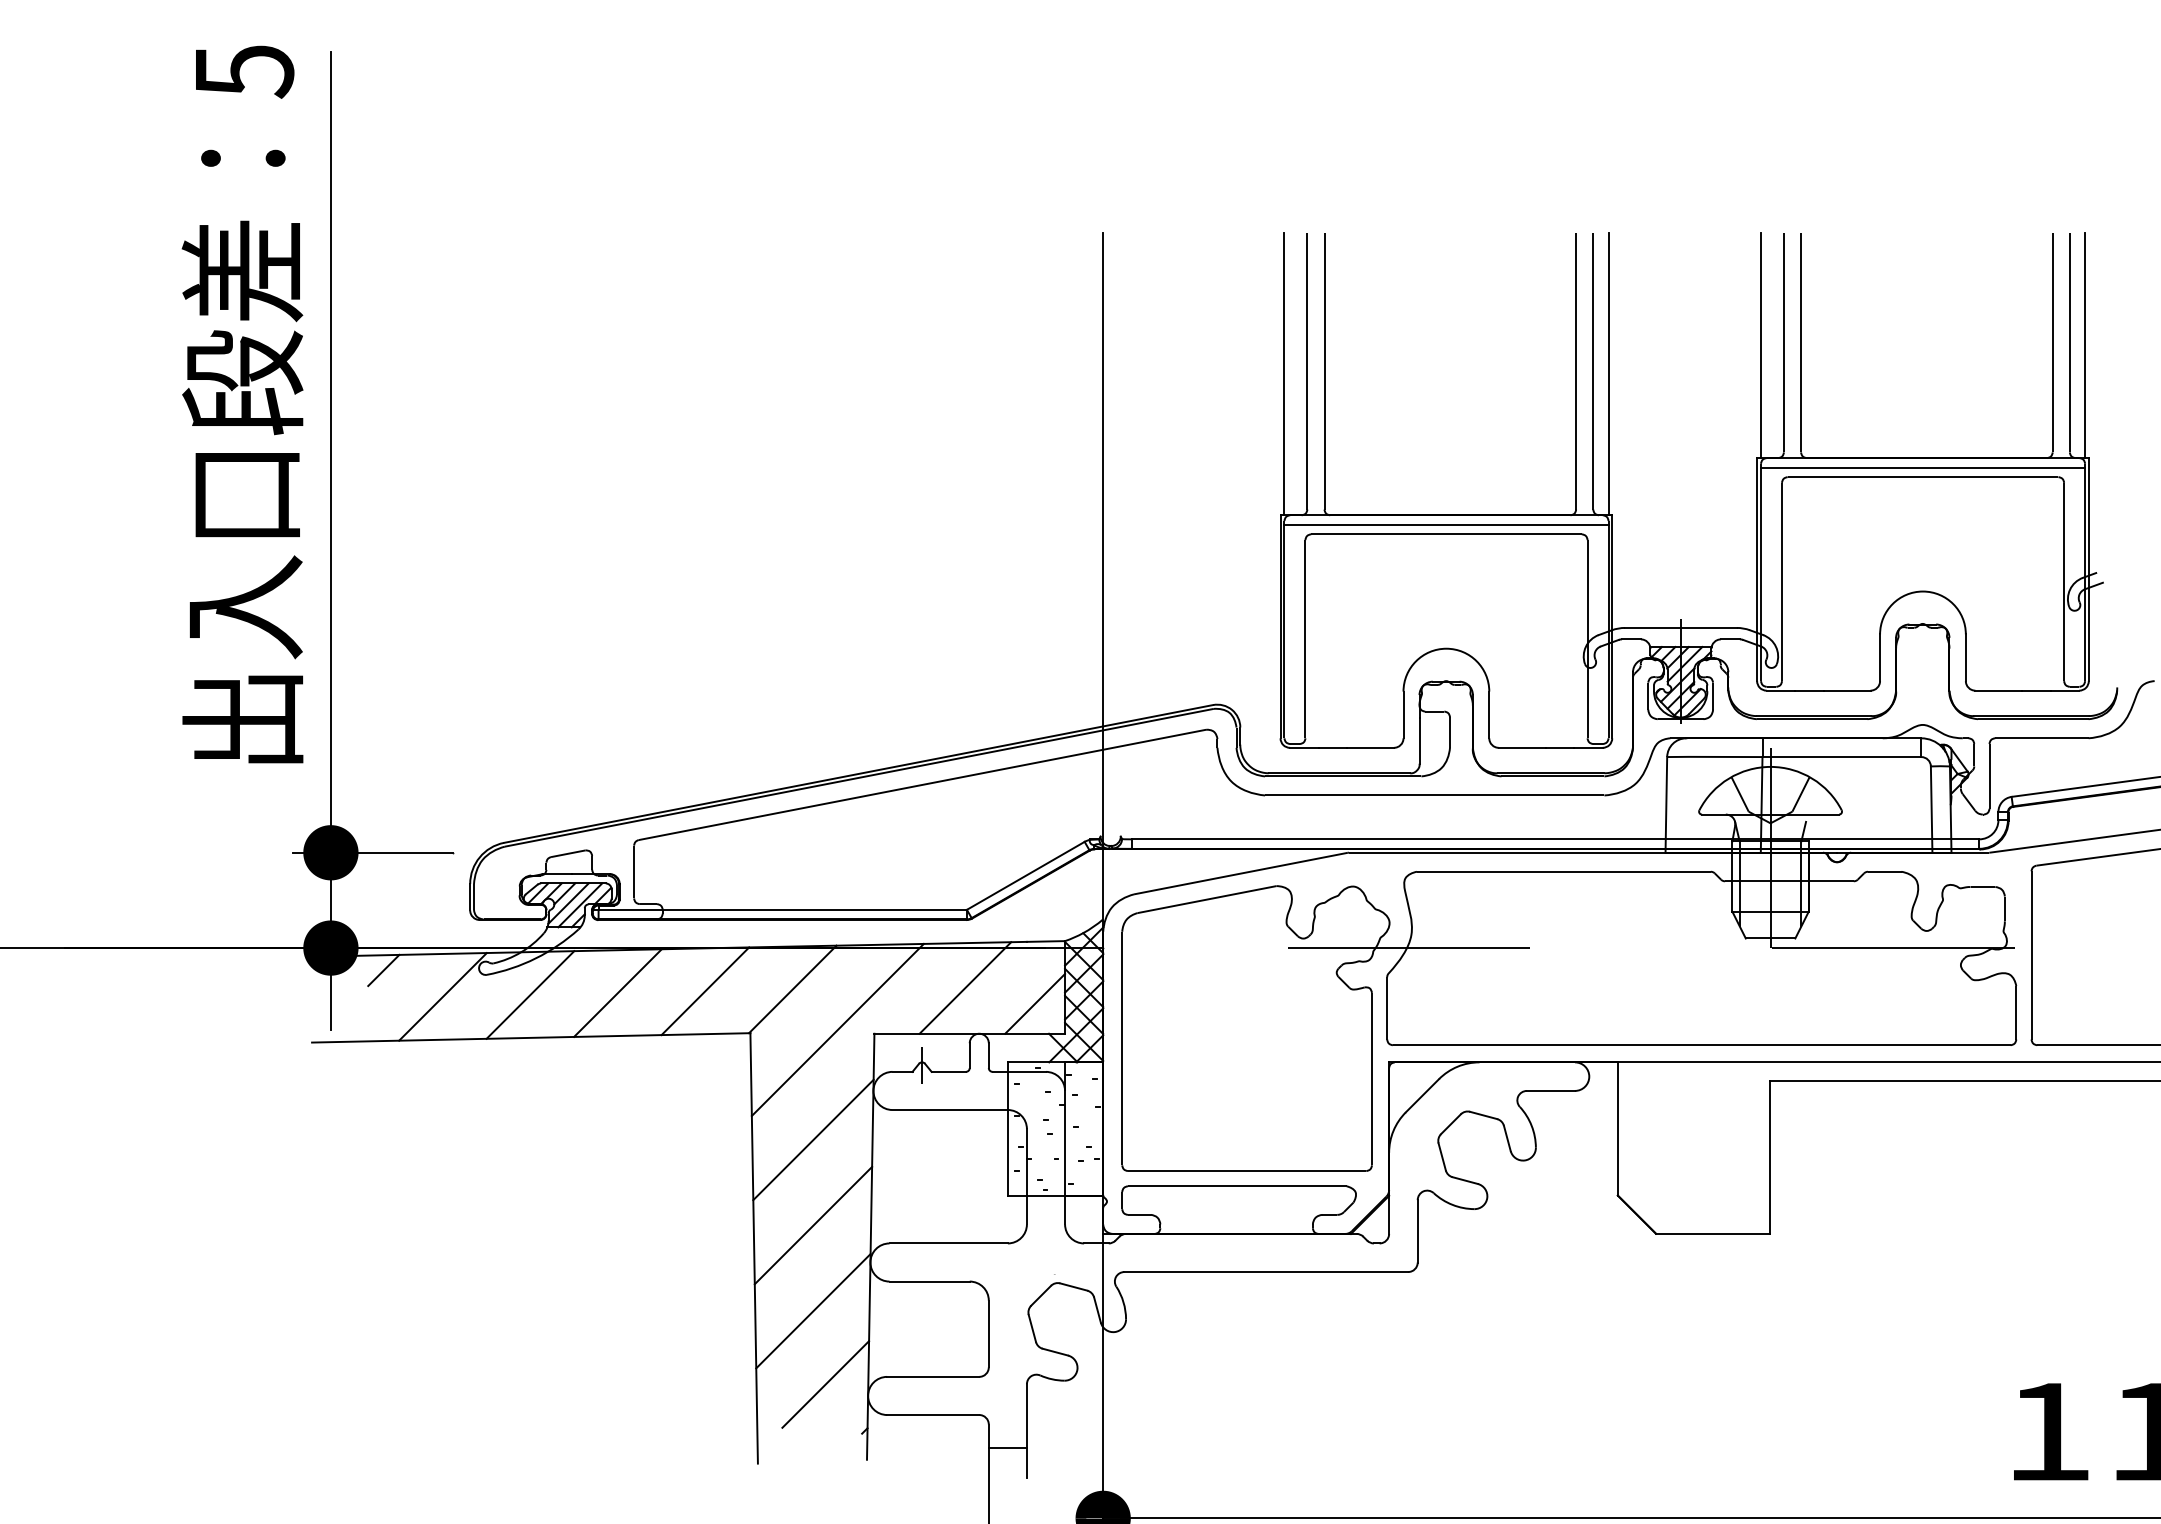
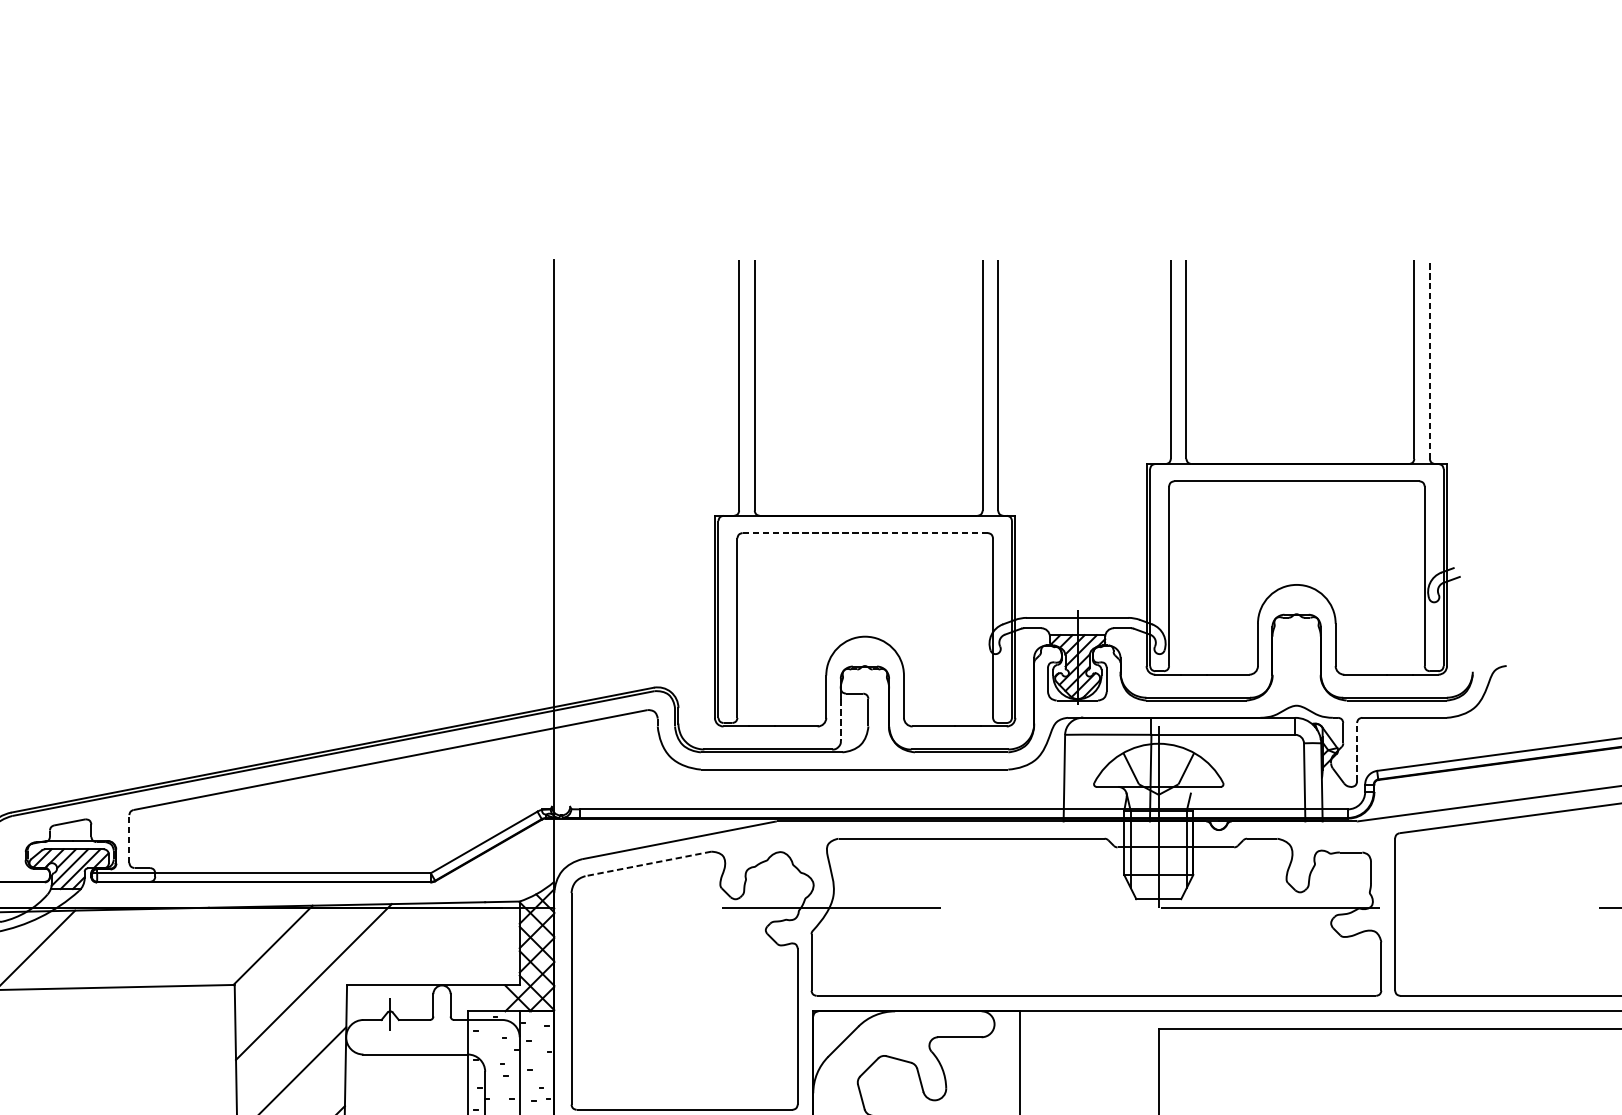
line: (2069, 342) -> (1429, 359), solid -> dashed
line: (1761, 345) -> (1150, 362), removed
line: (2085, 345) -> (1444, 362), removed
line: (1284, 374) -> (718, 388), removed
line: (1608, 374) -> (1011, 388), removed
line: (1923, 467) -> (1297, 472), removed
line: (1446, 524) -> (865, 524), removed
line: (1447, 534) -> (866, 533), solid -> dashed
line: (1419, 740) -> (840, 719), solid -> dashed
line: (1989, 775) -> (1357, 751), solid -> dashed
line: (634, 871) -> (129, 838), solid -> dashed
line: (1207, 899) -> (648, 863), solid -> dashed
line: (965, 987) -> (429, 943), removed
line: (705, 991) -> (194, 947), removed
line: (617, 992) -> (114, 948), removed
line: (1035, 1003) -> (492, 958), removed

